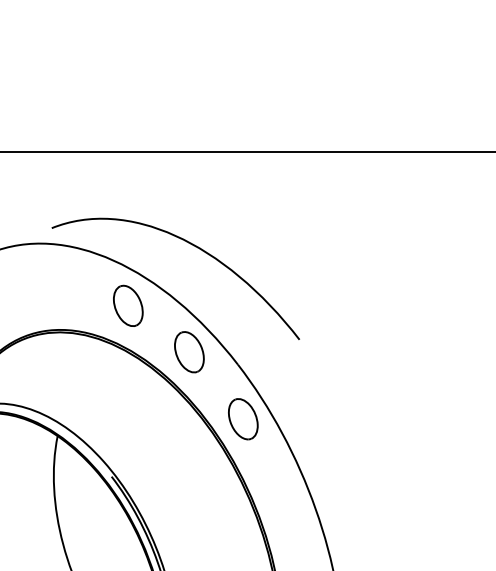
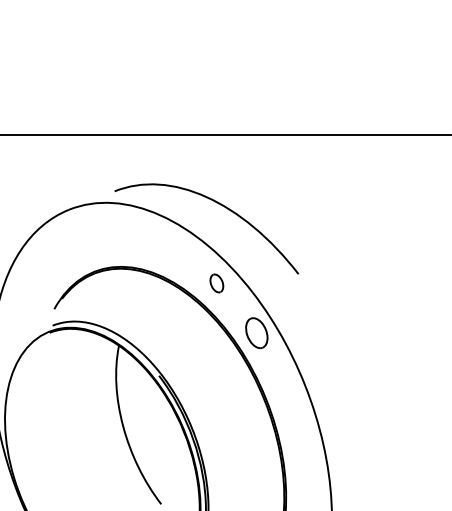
part: (128, 305) -> (171, 248), removed
part: (188, 352) -> (216, 283), size x0.6

